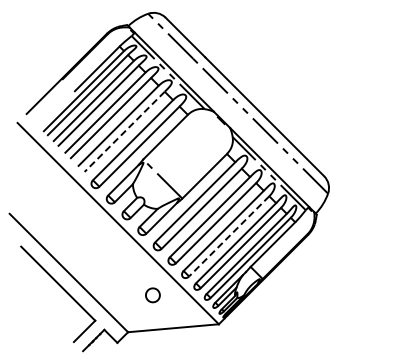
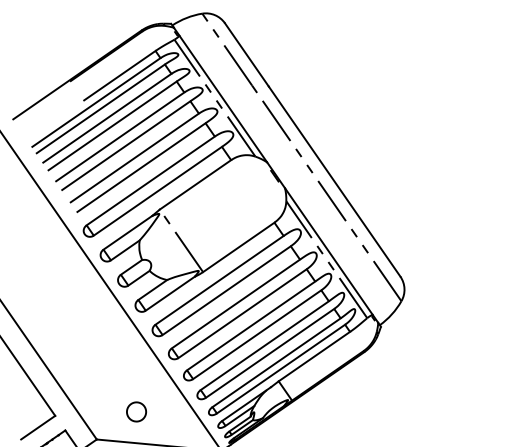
line: (124, 131) -> (141, 167), dashed -> solid
line: (229, 236) -> (257, 334), dashed -> solid
part: (152, 295) -> (135, 412), moved

